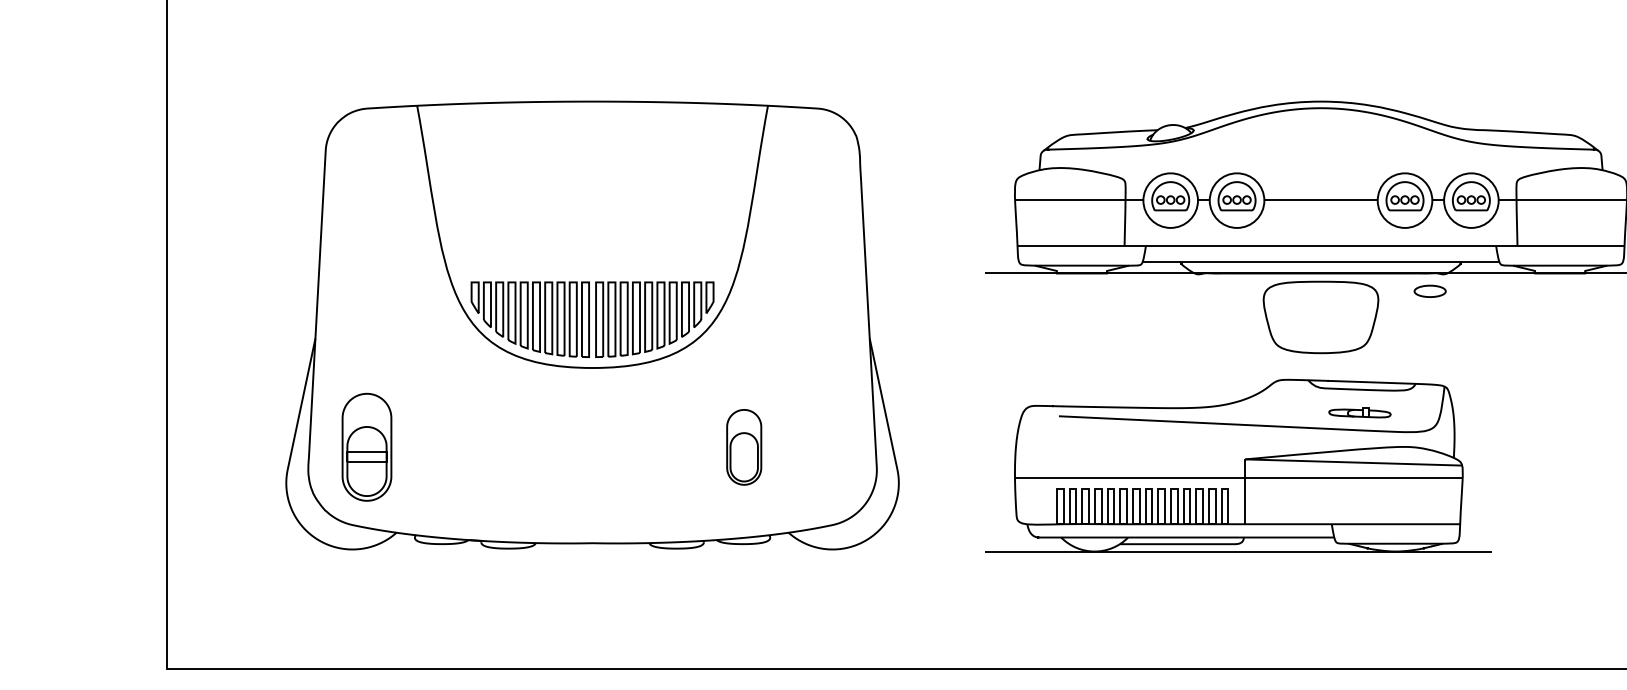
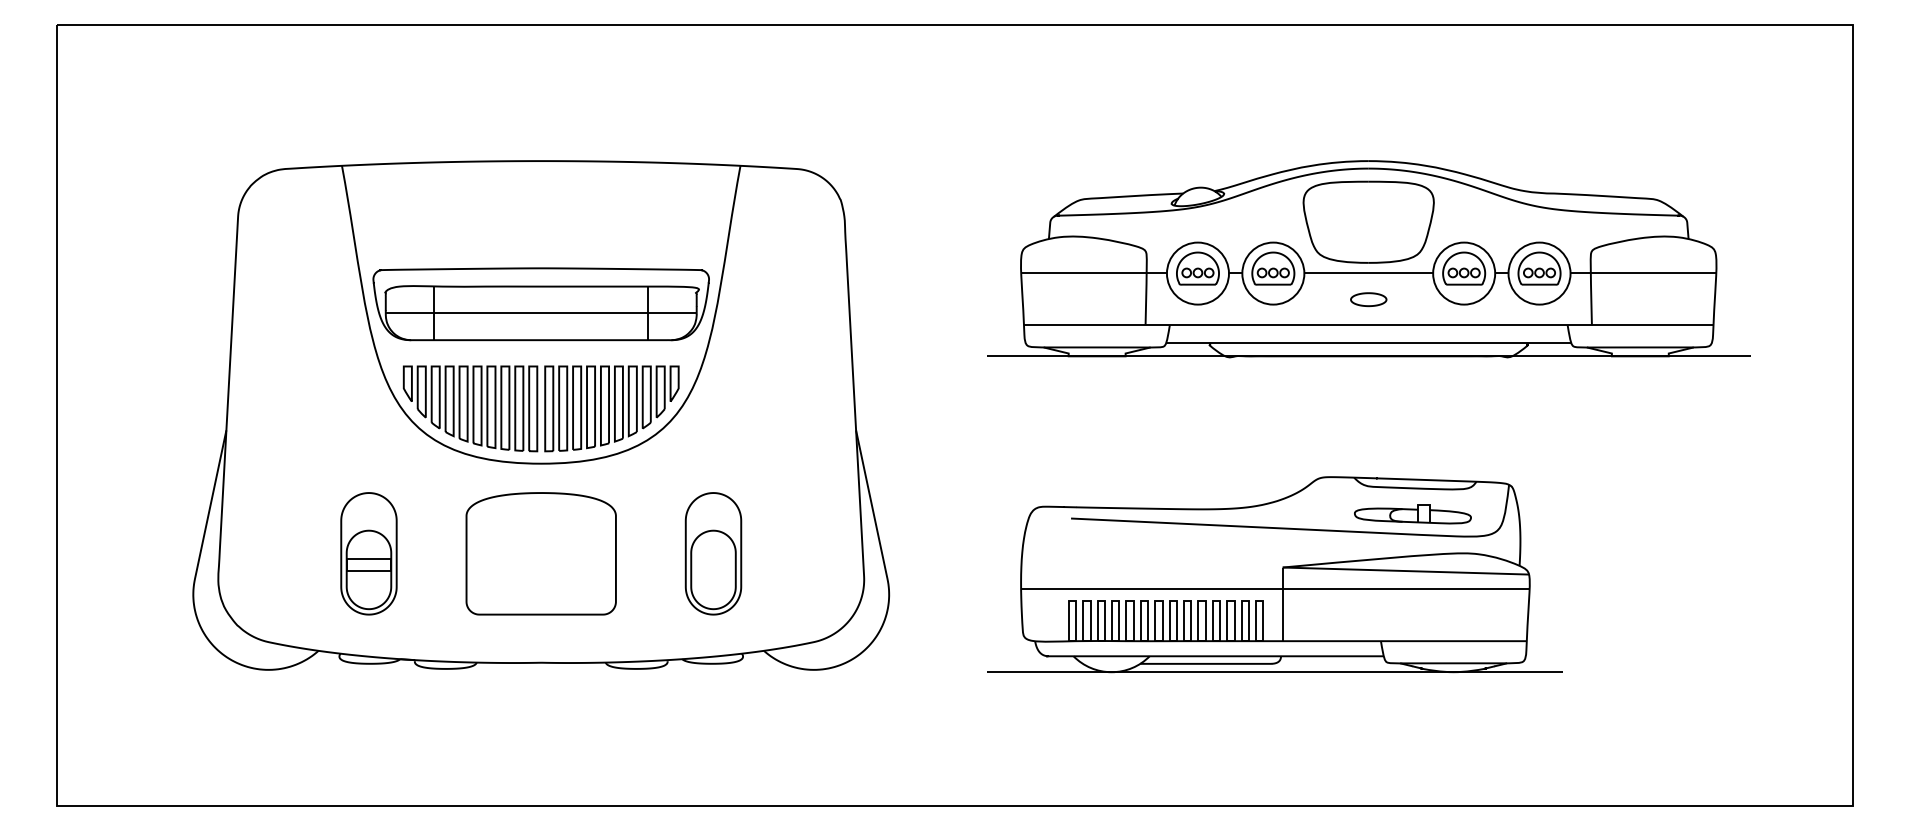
part: (591, 227) -> (540, 304), added
part: (1429, 291) -> (1368, 299), moved
part: (1320, 316) -> (1368, 221), moved
part: (1359, 412) -> (1412, 514), size x1.67
part: (366, 447) -> (368, 553), moved
part: (591, 447) -> (540, 553), added
part: (744, 447) -> (713, 553), size x1.43

